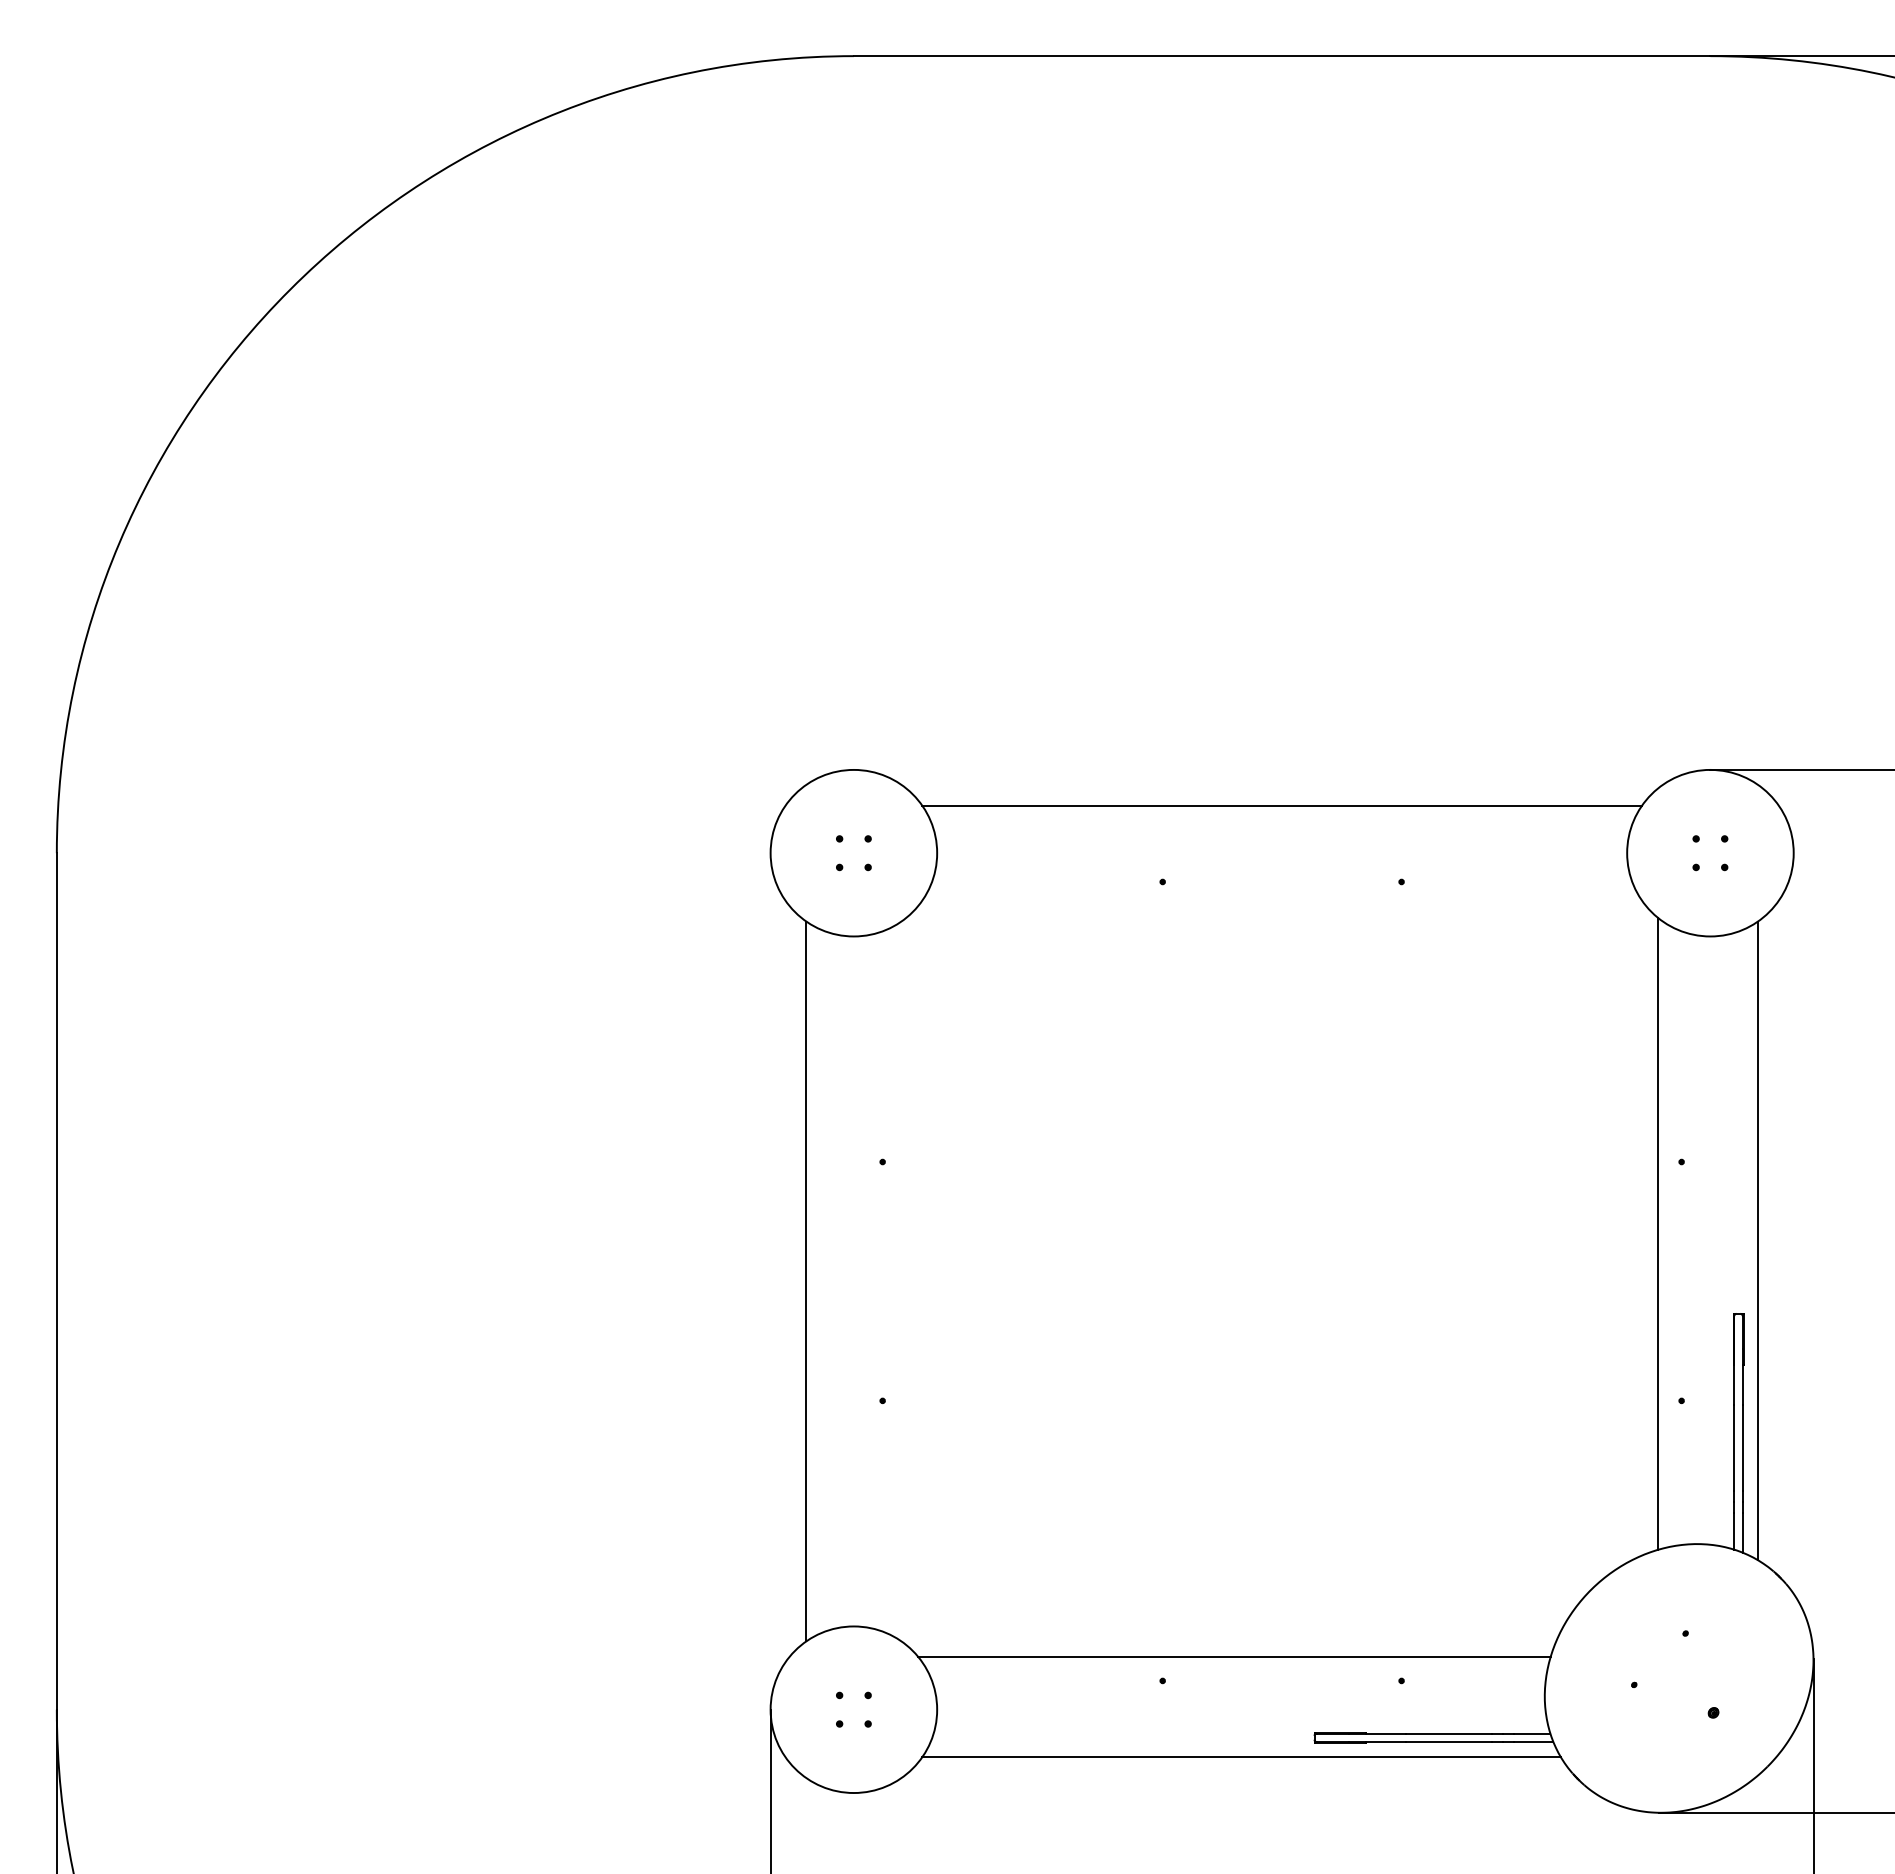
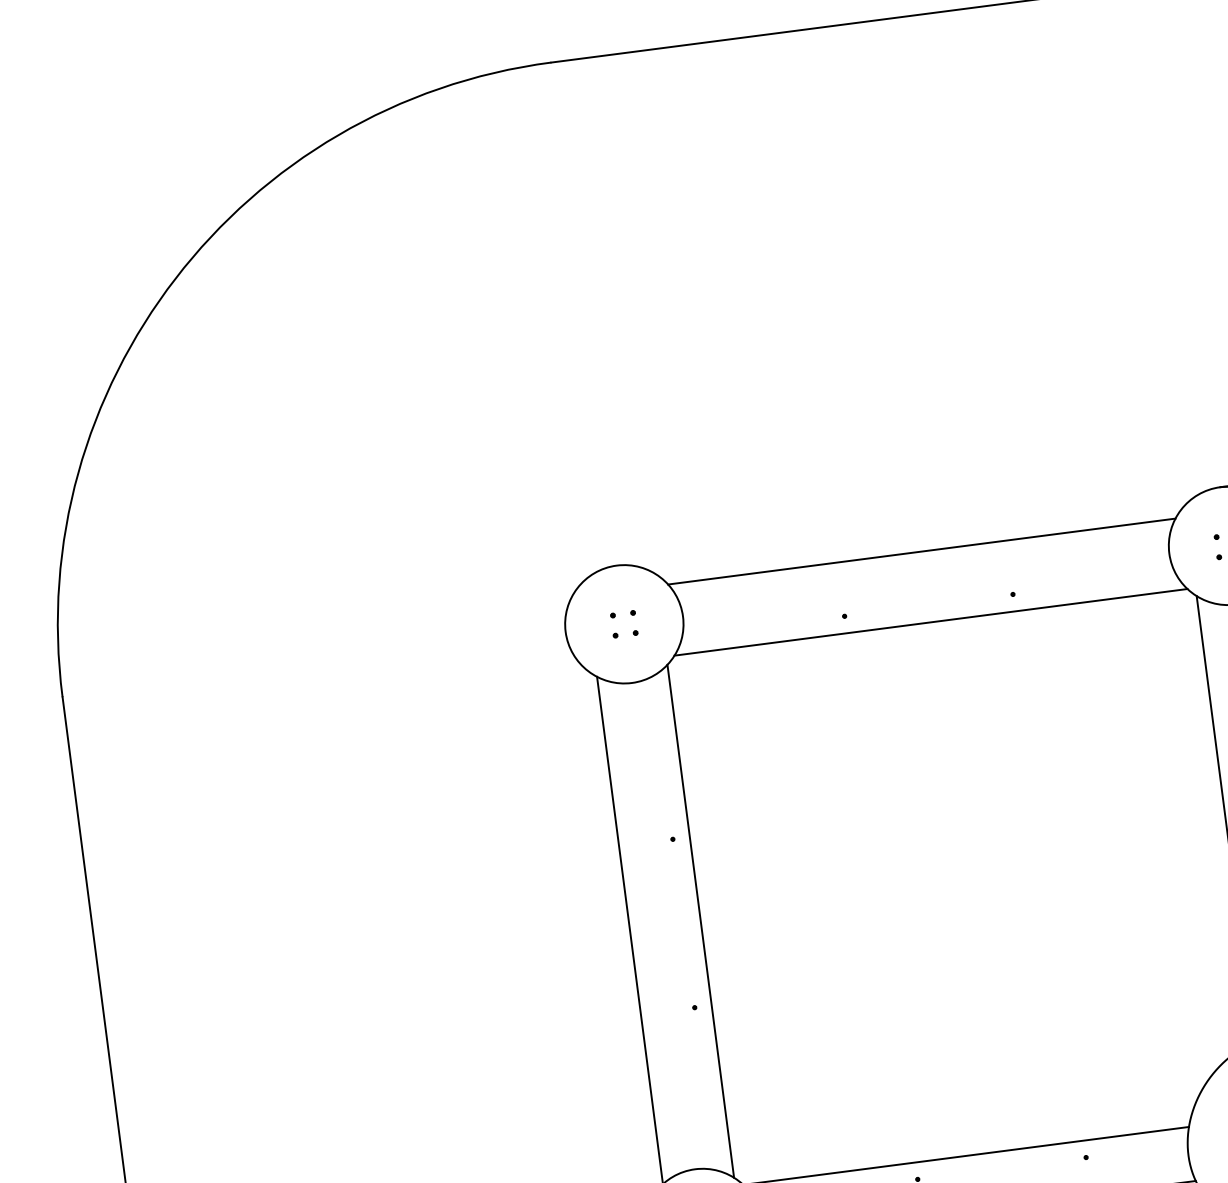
line: (1282, 906) -> (931, 622), added
line: (906, 1281) -> (700, 921), added

